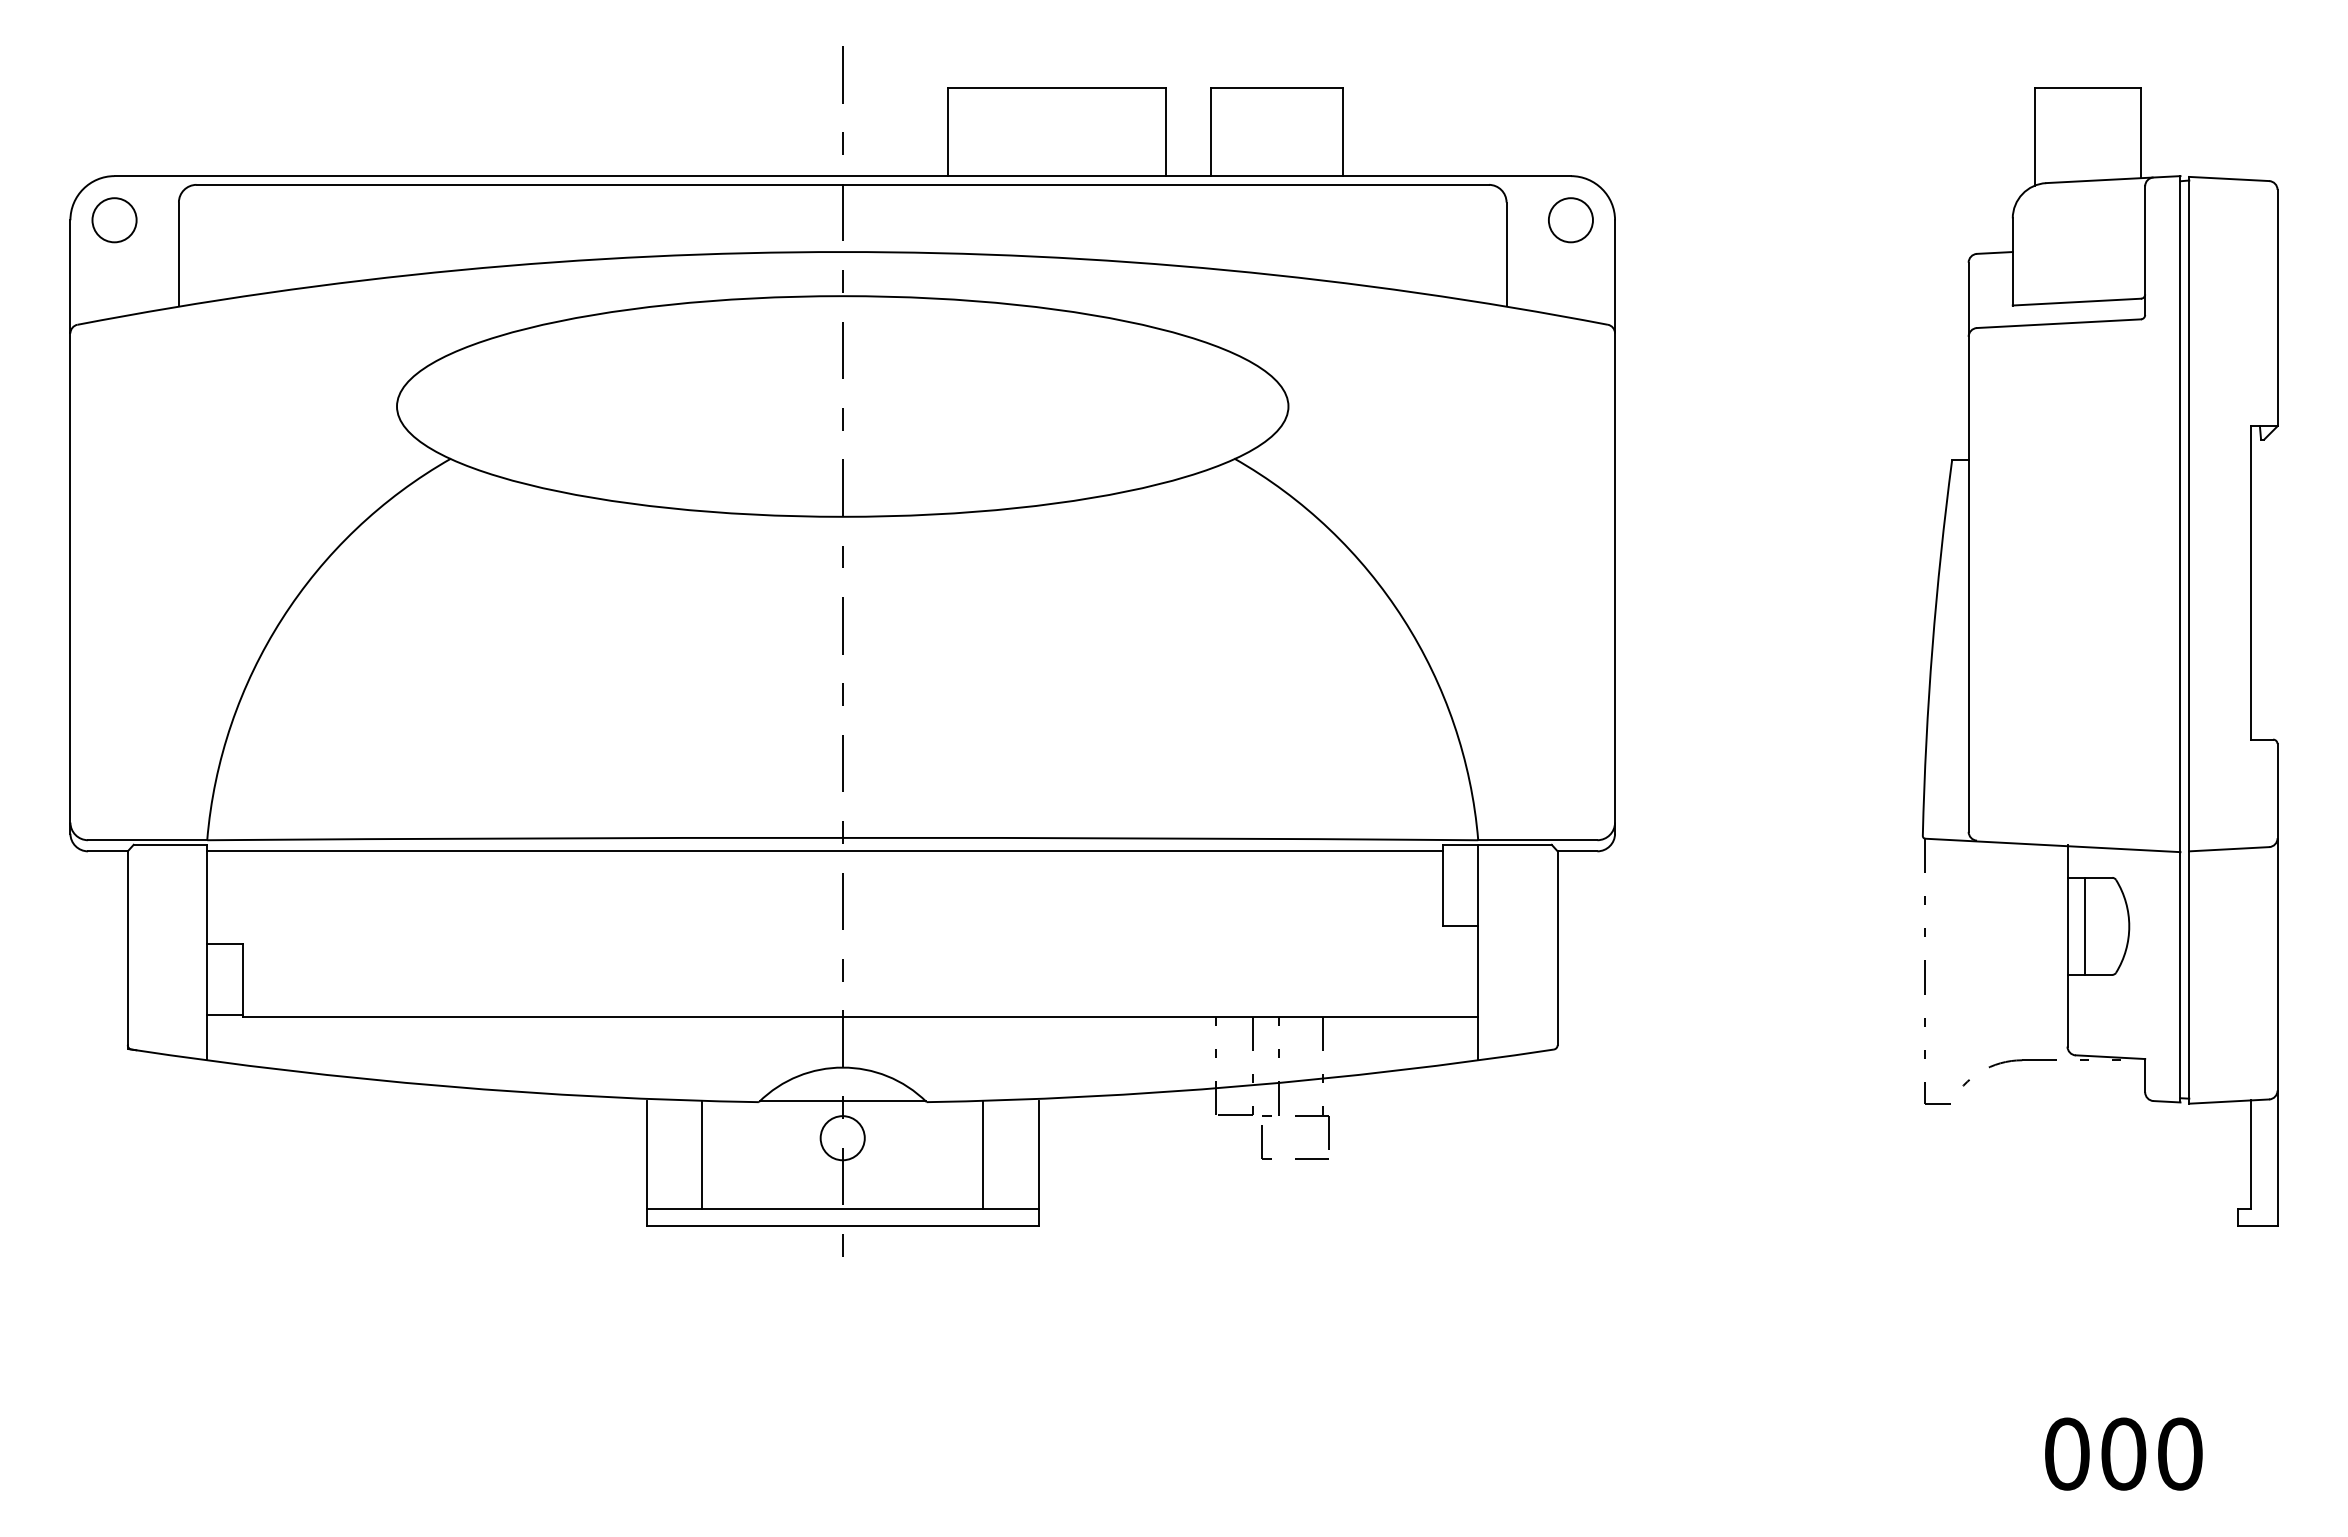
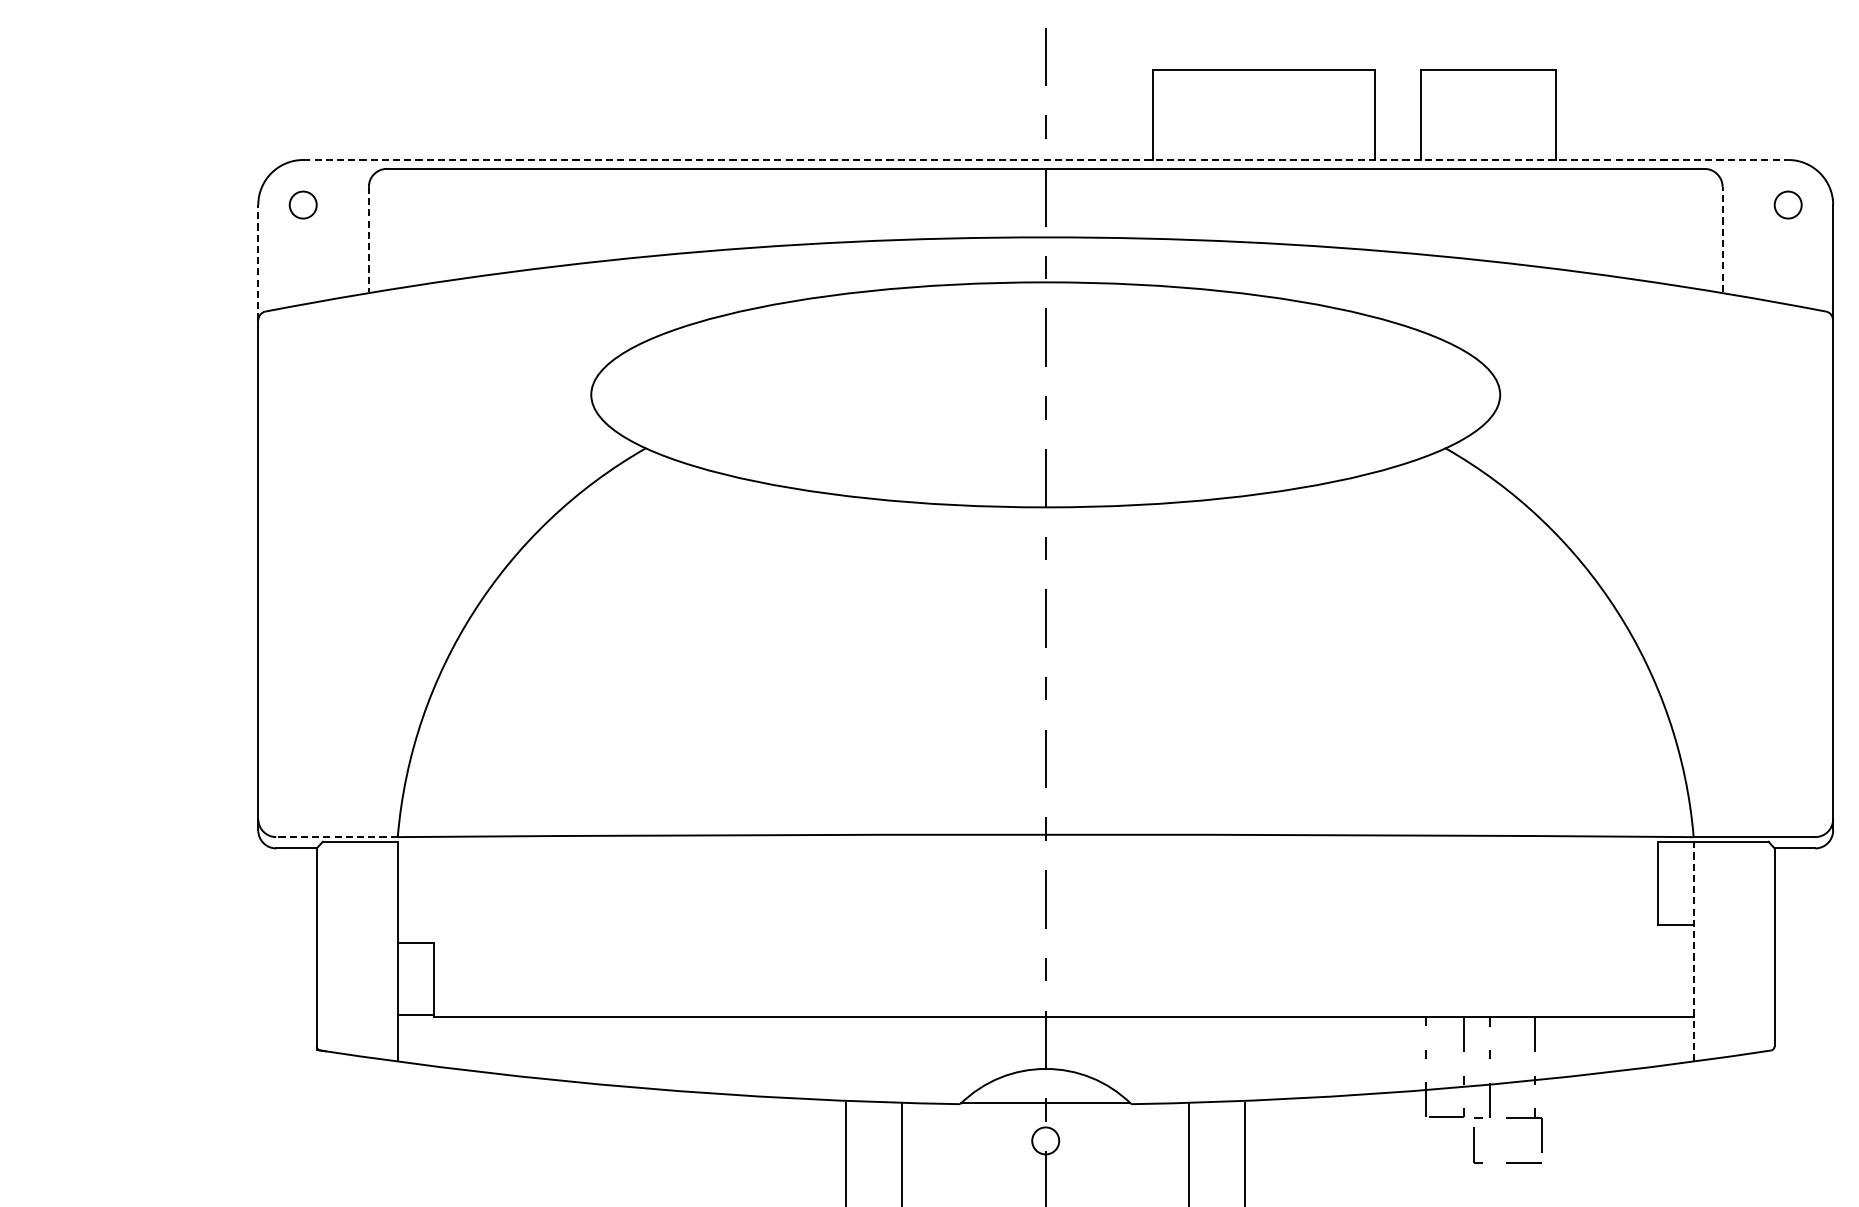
line: (843, 176) -> (1046, 160), solid -> dashed
circle: (114, 220) -> (303, 205), size x0.6
circle: (1570, 220) -> (1787, 205), size x0.6
line: (178, 254) -> (368, 239), solid -> dashed
line: (1506, 254) -> (1722, 239), solid -> dashed
line: (70, 276) -> (258, 262), solid -> dashed
line: (147, 840) -> (336, 837), solid -> dashed
line: (824, 851) -> (1027, 848), removed
line: (1478, 952) -> (1693, 951), solid -> dashed
circle: (842, 1138) -> (1045, 1141), size x0.6

